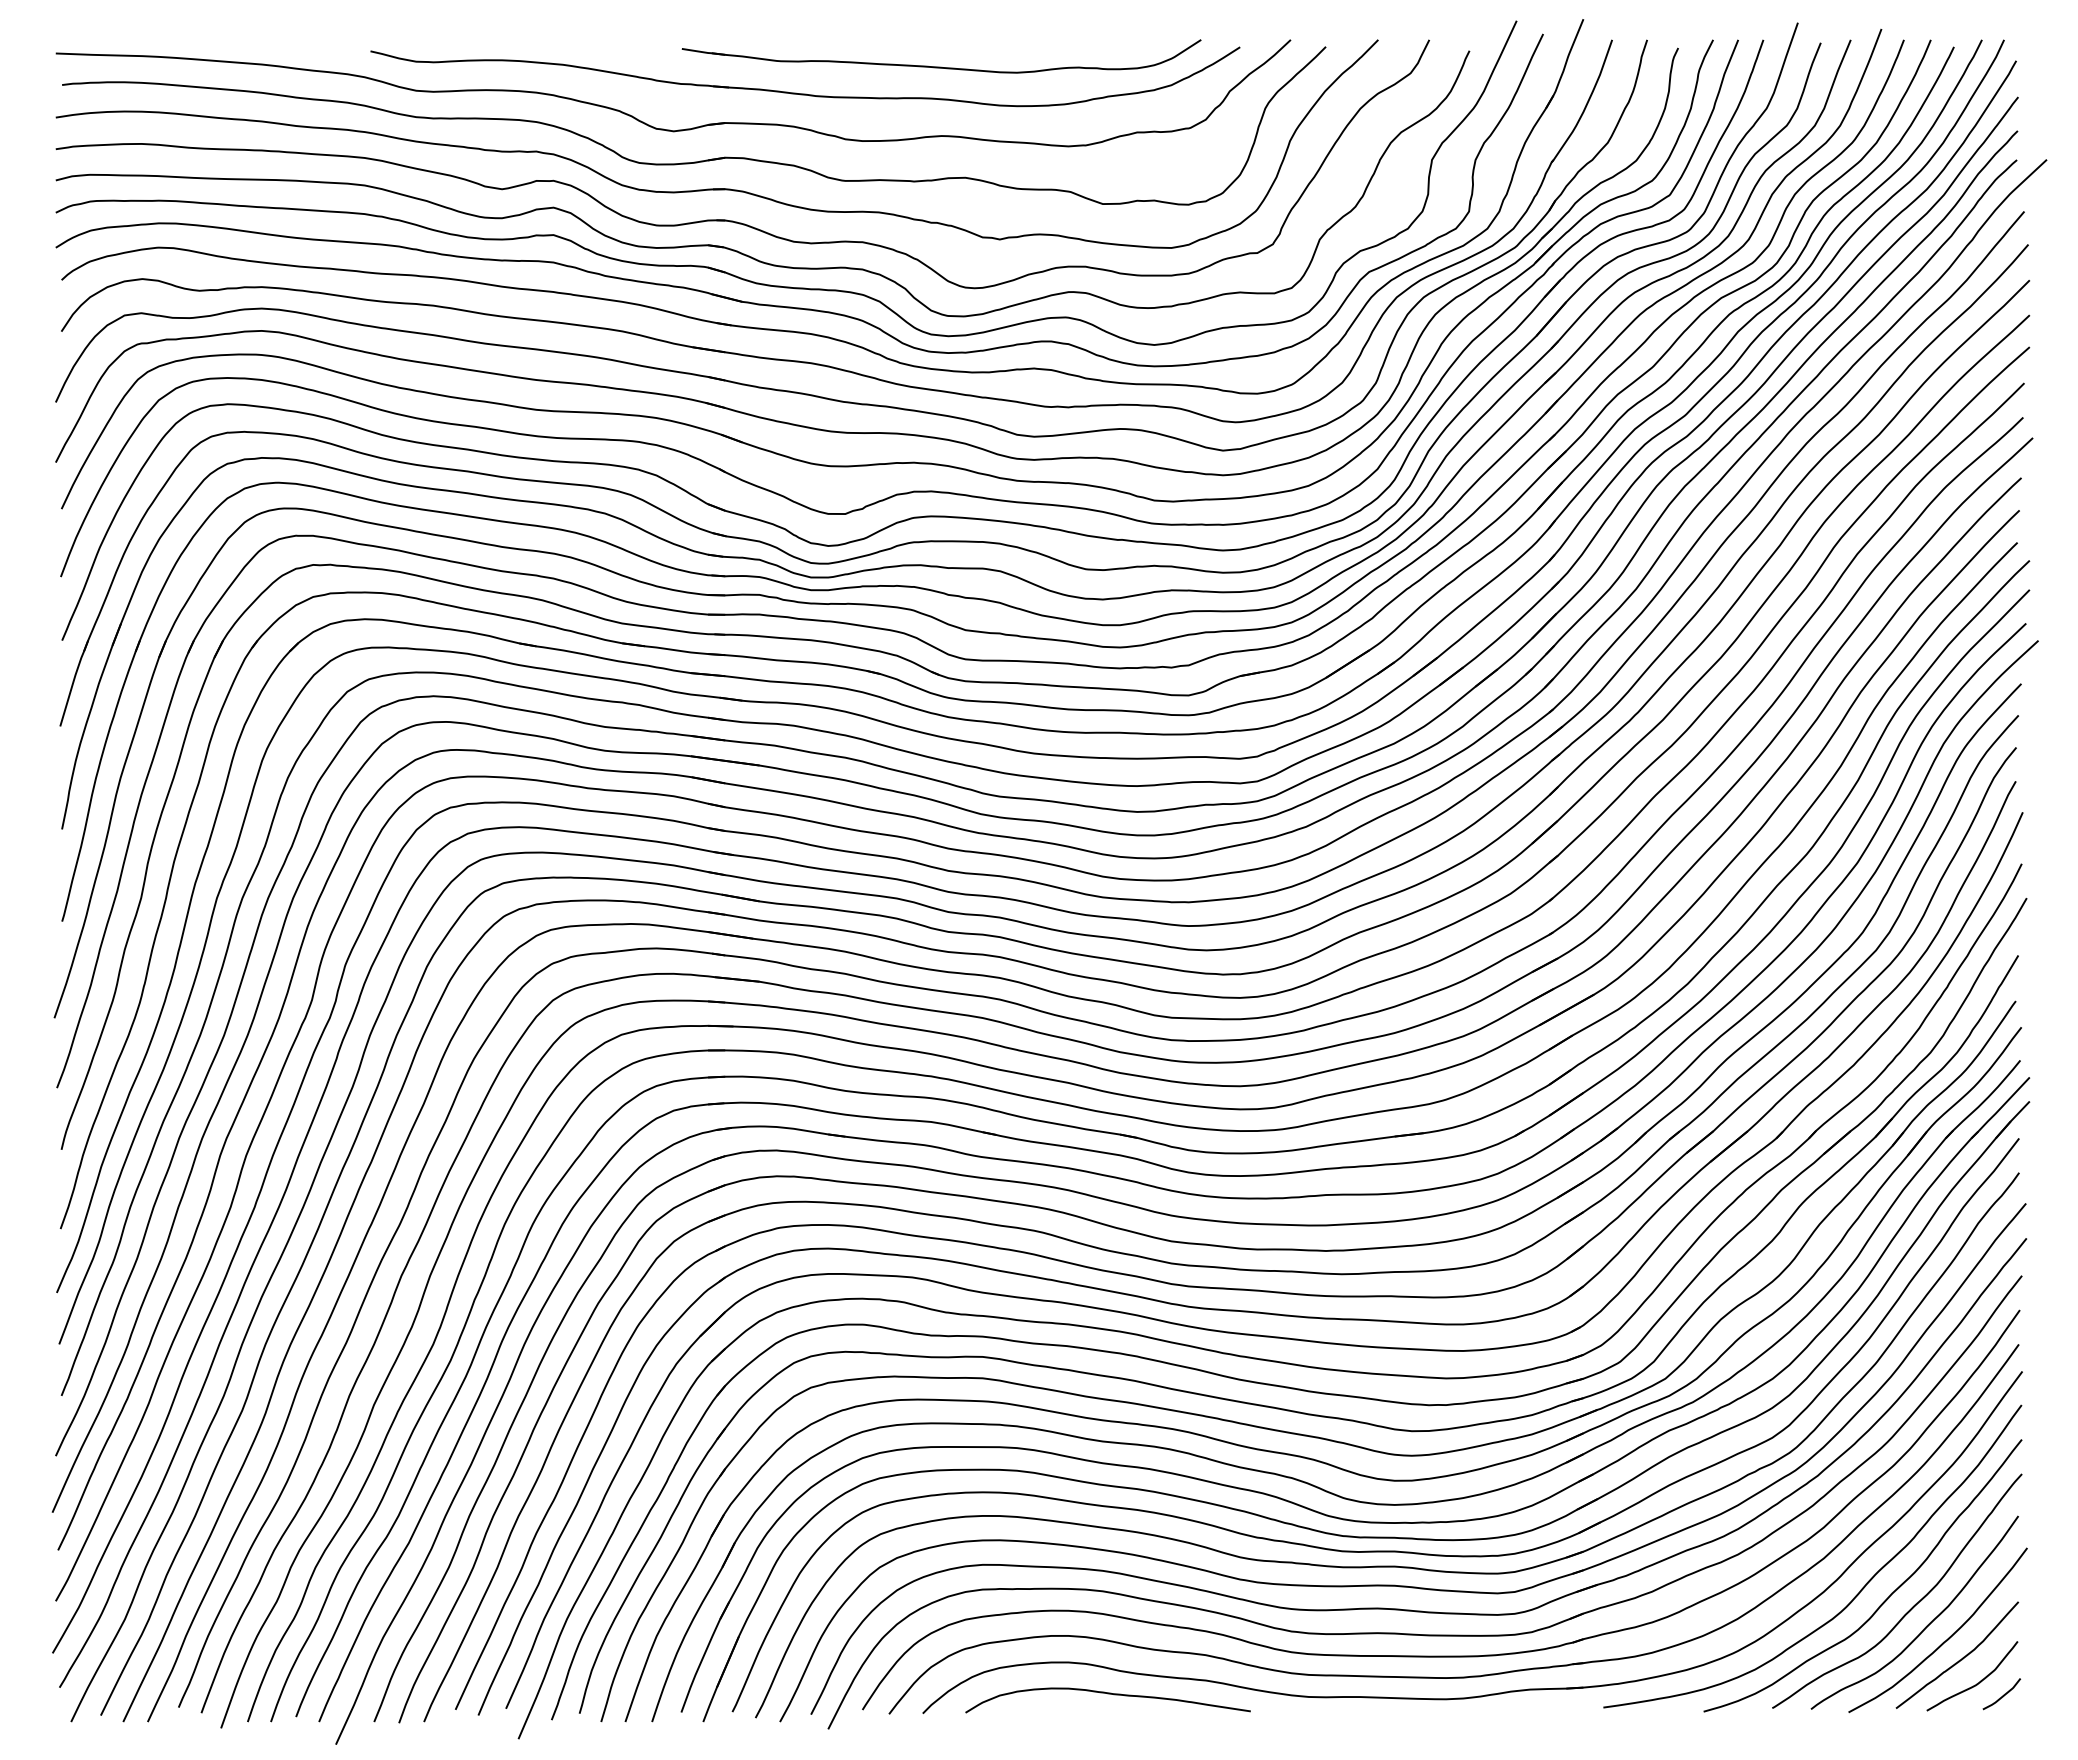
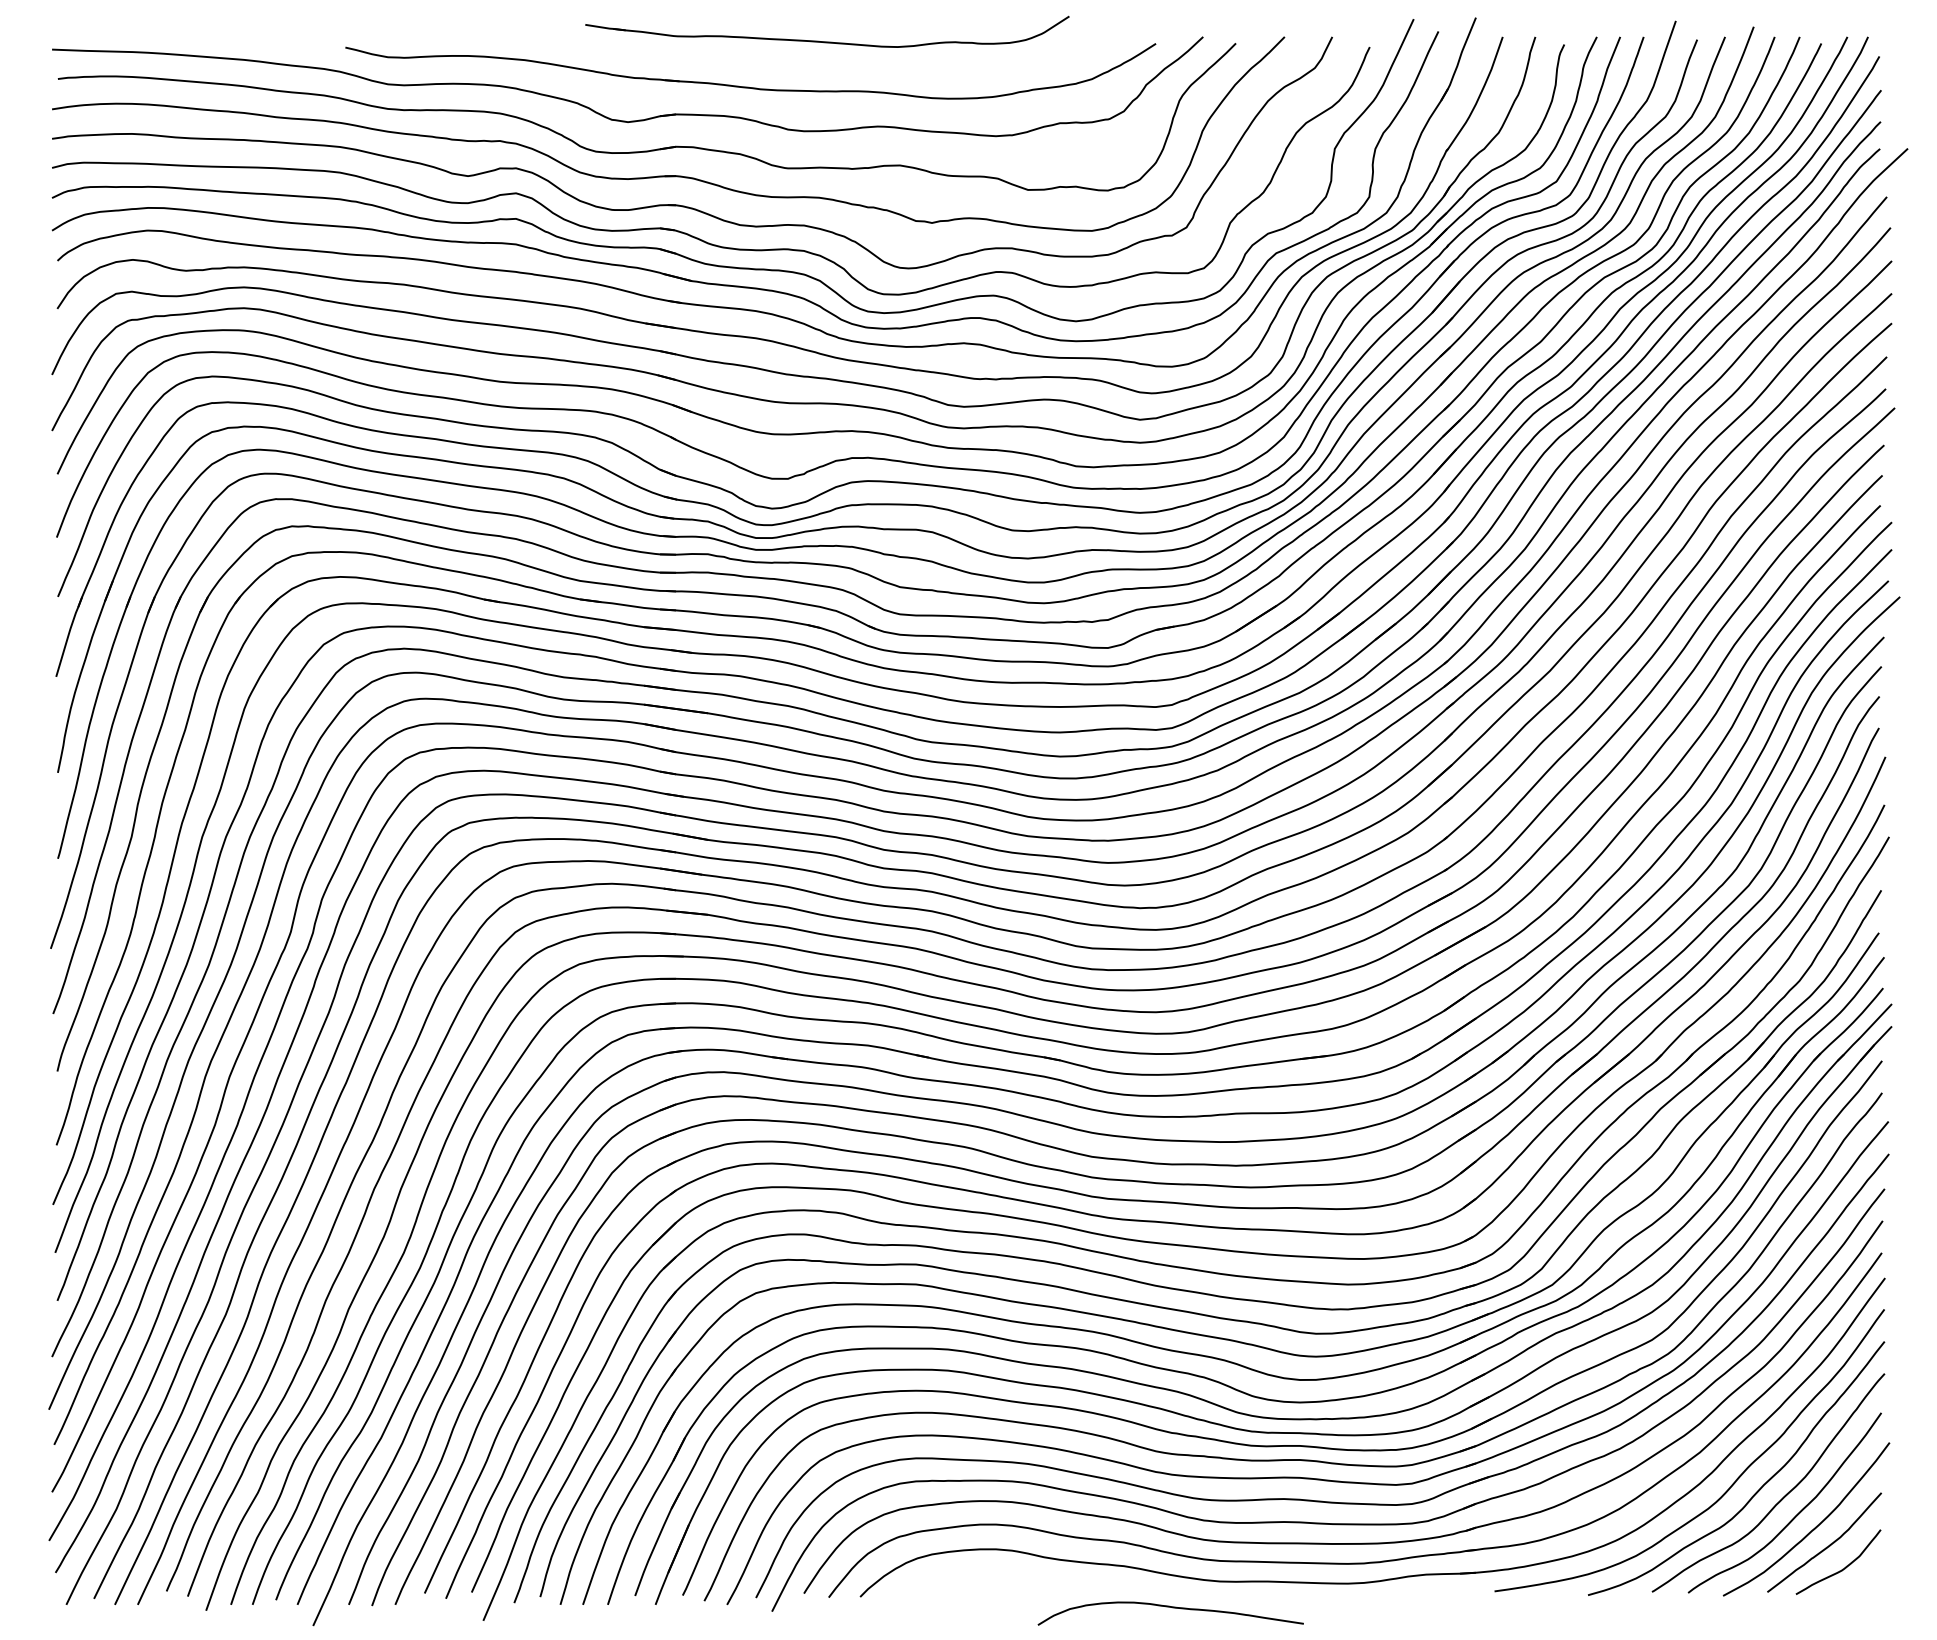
part: (941, 66) -> (827, 41), moved
curve: (1107, 1694) -> (1170, 1608), moved
curve: (2002, 1695) -> (1866, 1580), removed

